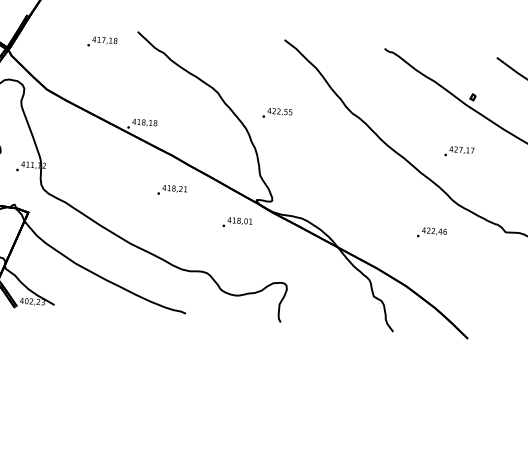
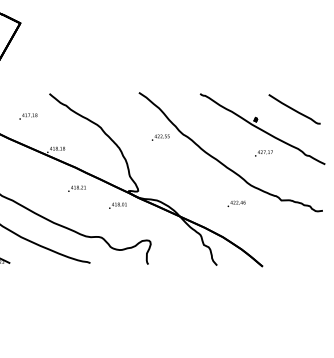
text: (102, 42) -> (28, 116), moved
text: (277, 113) -> (160, 137), moved
text: (458, 151) -> (263, 153), moved

